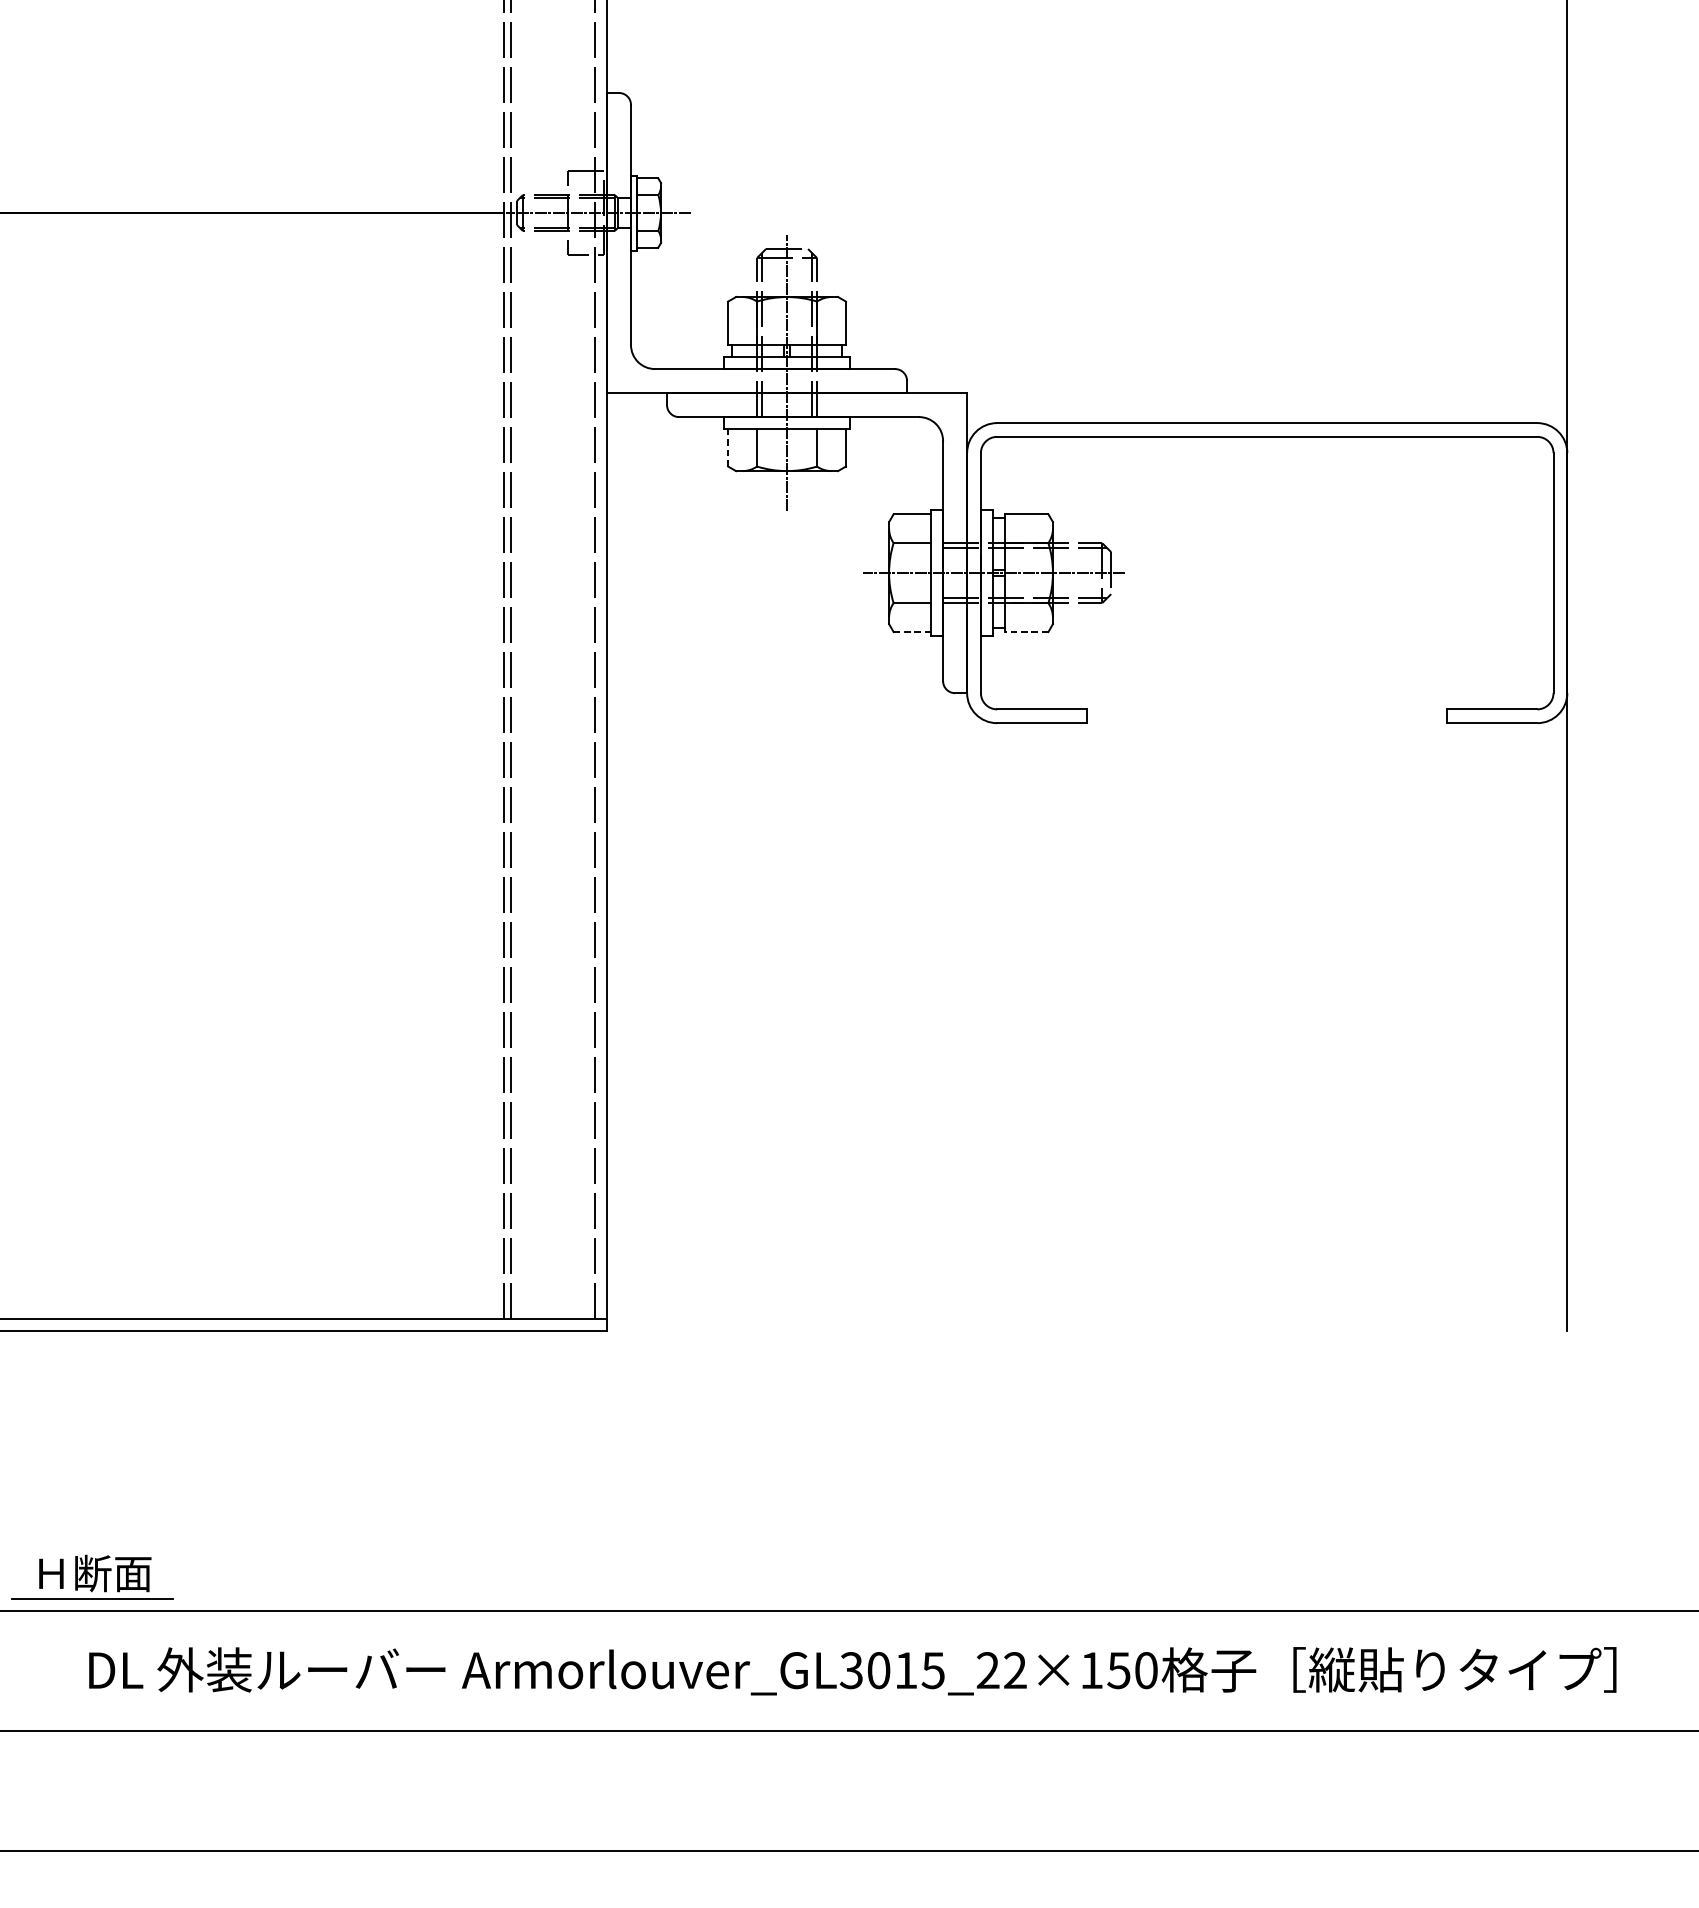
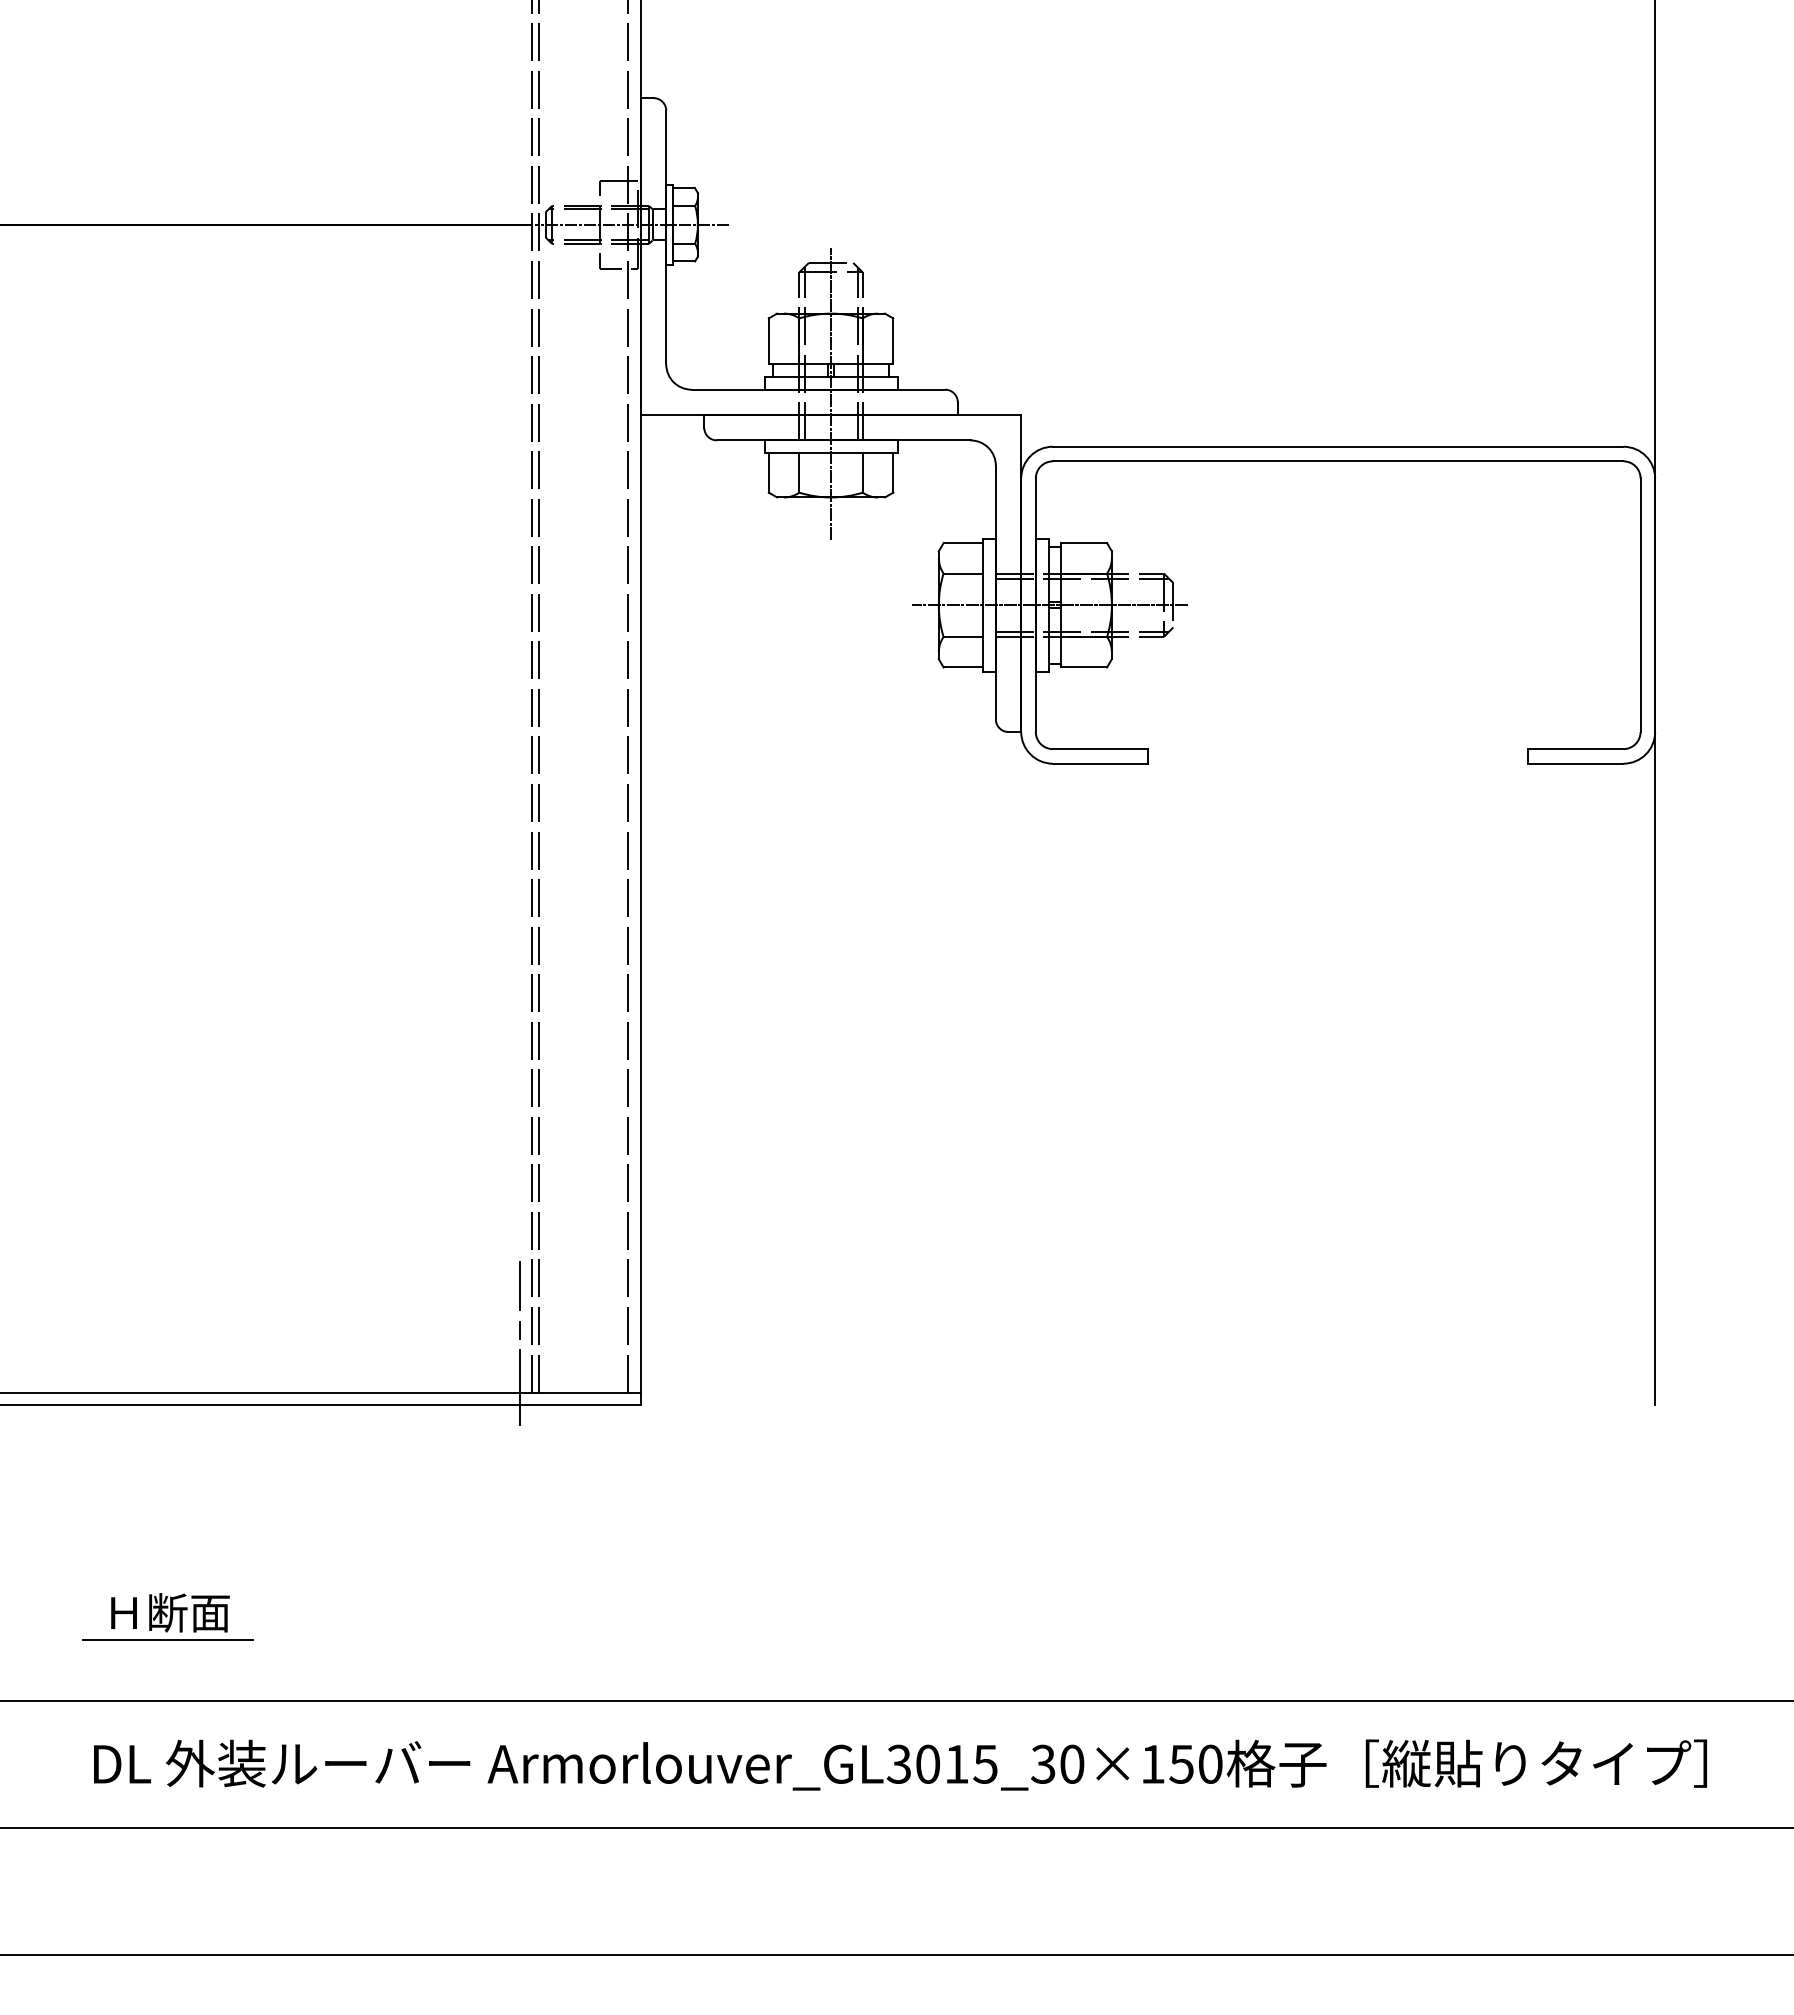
line: (727, 447) -> (768, 472), dashed -> solid
line: (912, 632) -> (963, 667), dashed -> solid
line: (1027, 632) -> (1084, 667), dashed -> solid
line: (493, 1272) -> (520, 1343), added
part: (92, 1576) -> (167, 1616), moved
text: (1001, 1669) -> (1057, 1763), Armorlouver_GL3015_22×150 -> Armorlouver_GL3015_30×150

